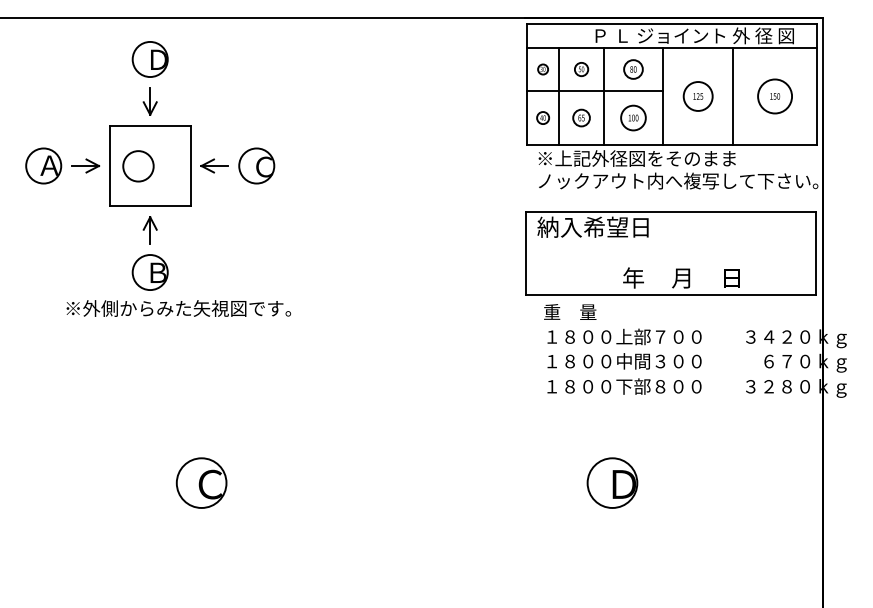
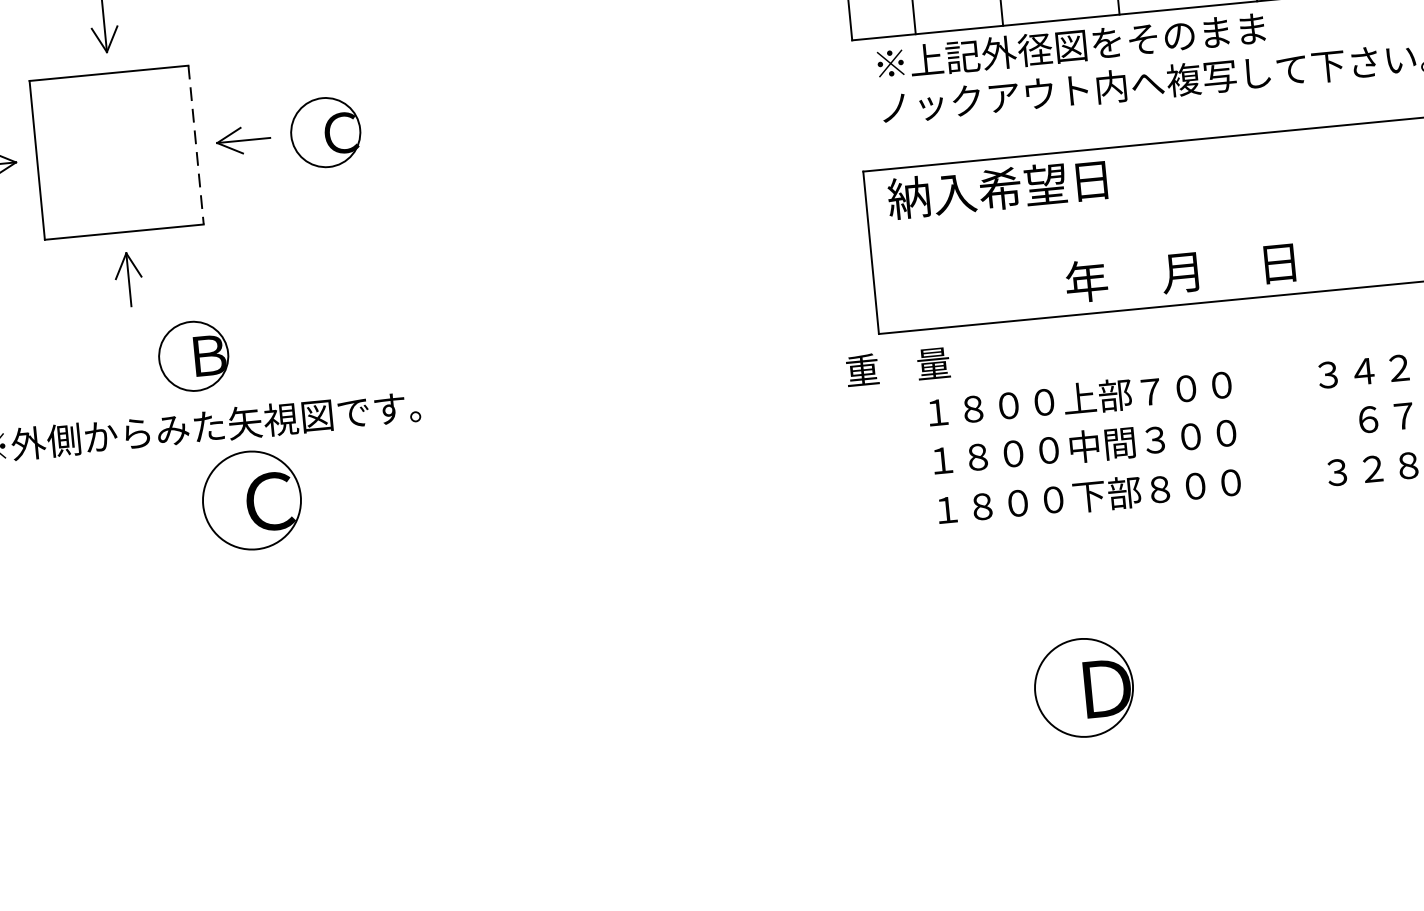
circle: (138, 166) -> (93, 155), removed
line: (190, 166) -> (195, 146), solid -> dashed
part: (149, 272) -> (192, 356), moved
text: (570, 311) -> (898, 365), moved
part: (201, 482) -> (251, 499), moved

